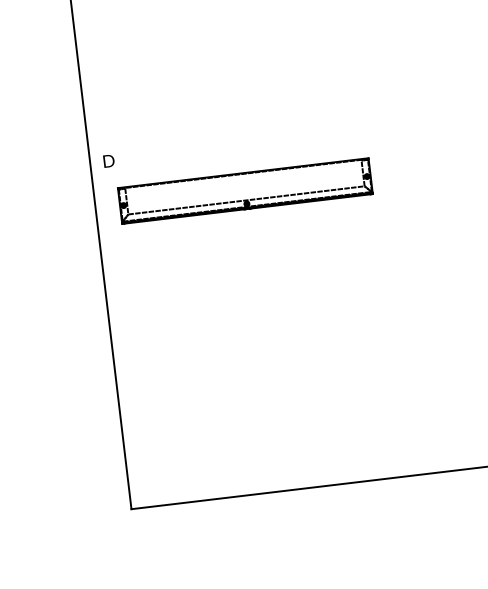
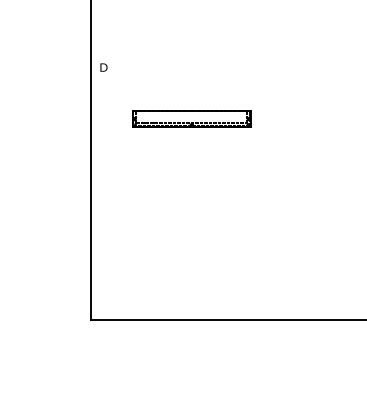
text: (108, 161) -> (103, 67), moved
part: (245, 190) -> (191, 118), size x0.7

